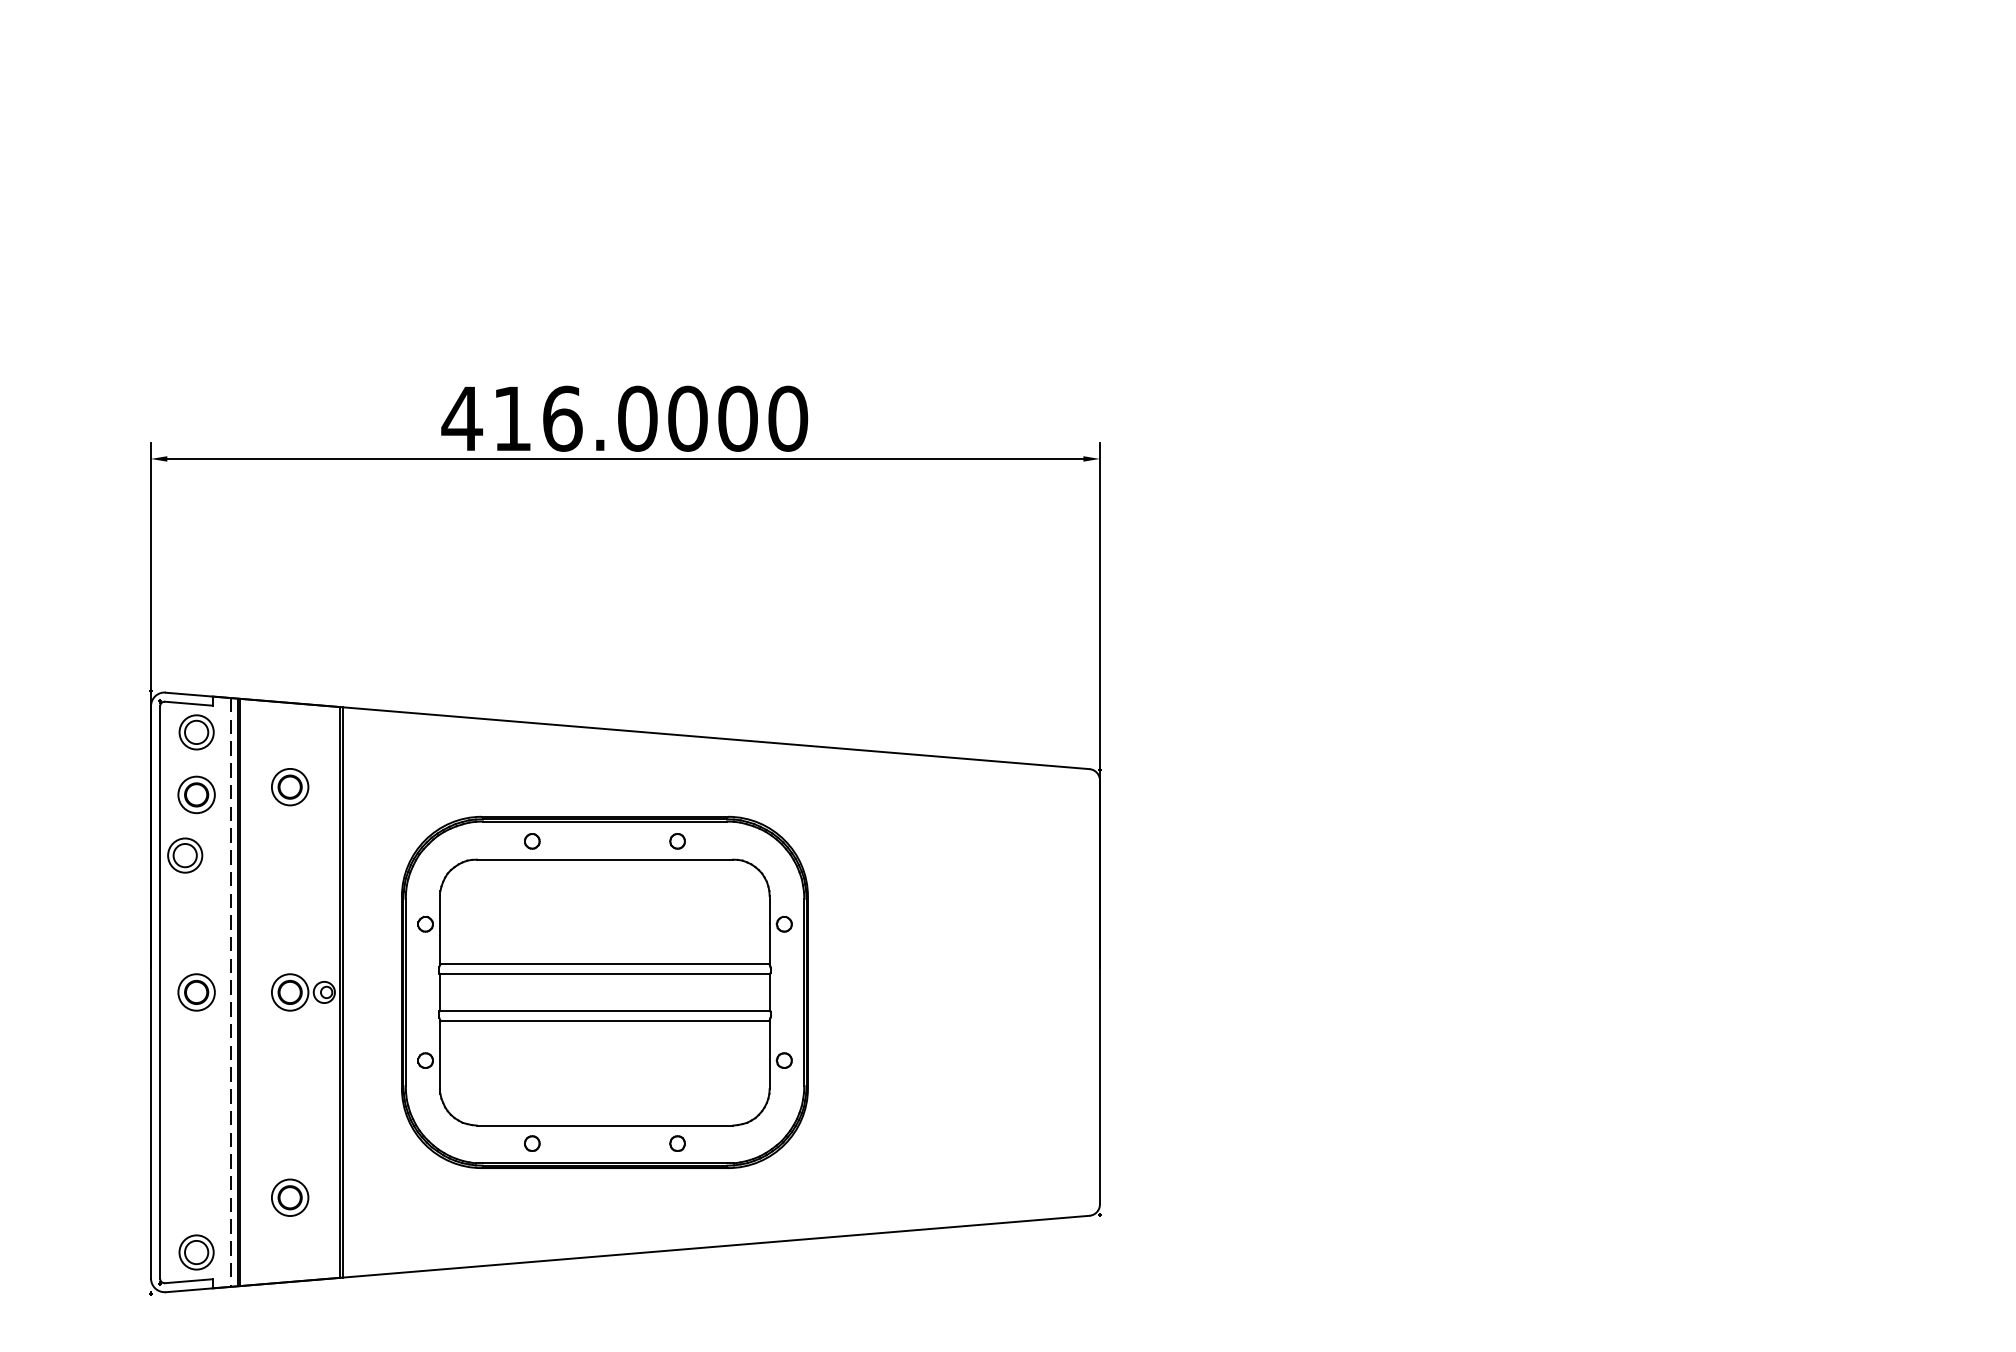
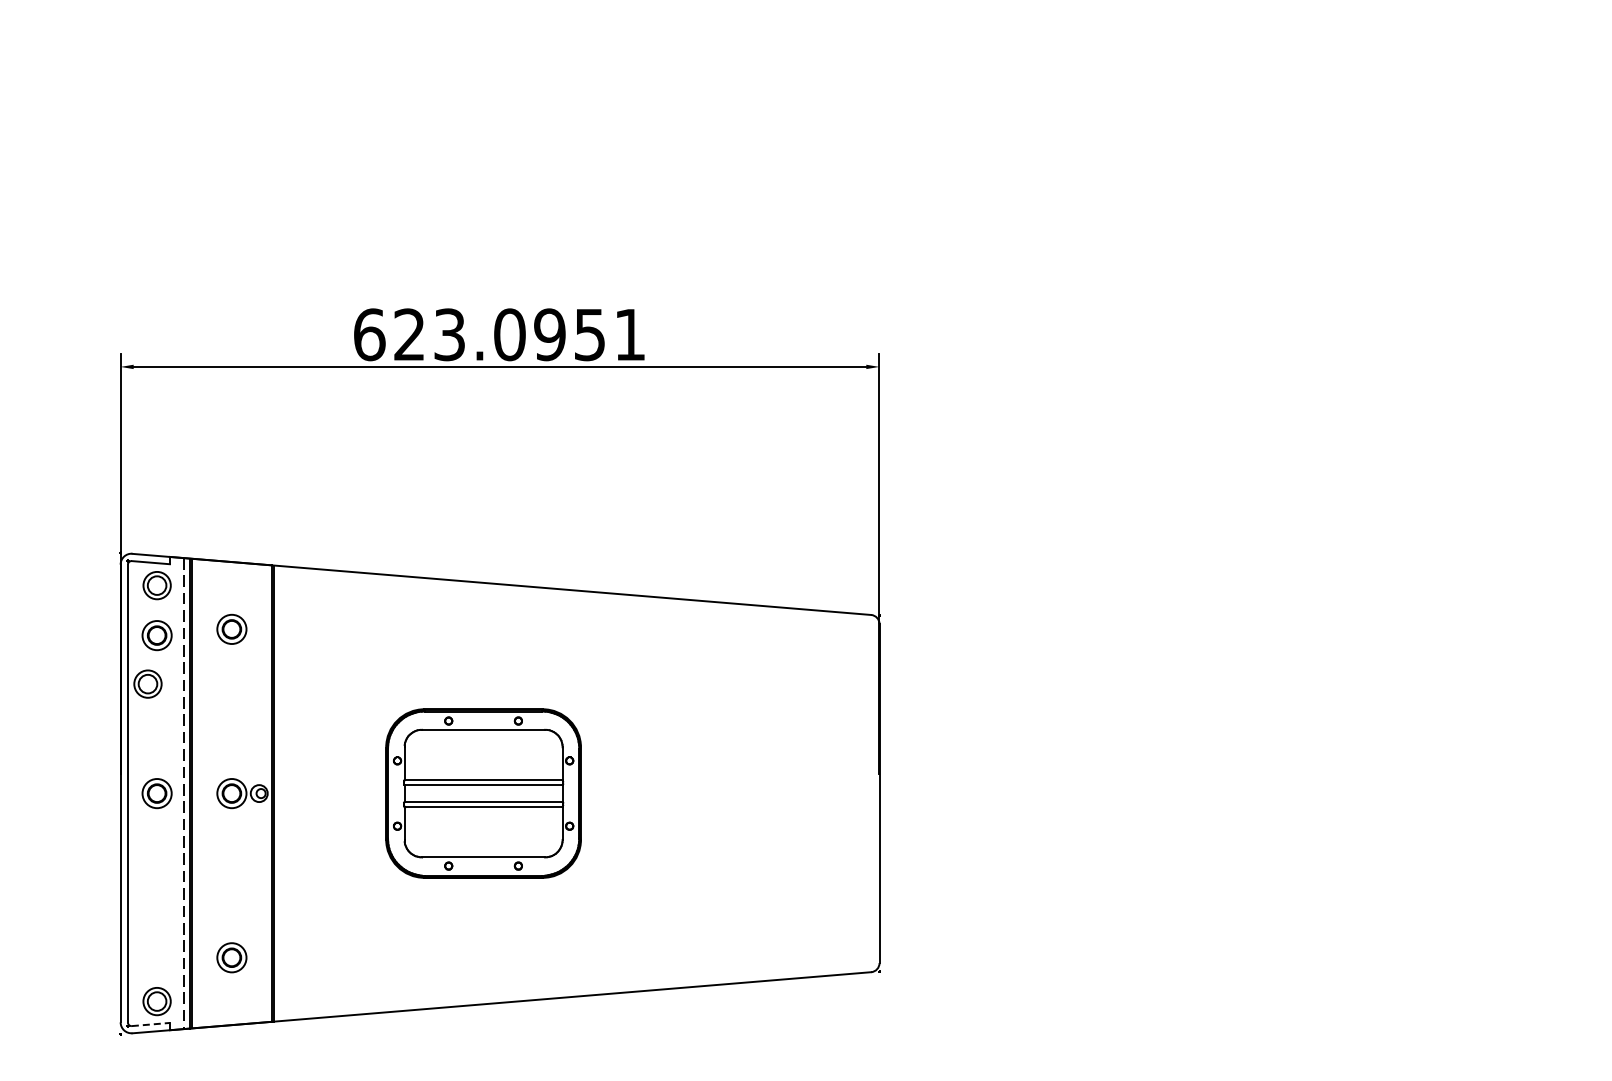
text: (624, 418) -> (499, 334), 416.0000 -> 623.0951
part: (604, 992) -> (483, 793), size x0.6
line: (189, 1281) -> (151, 1024), solid -> dashed

